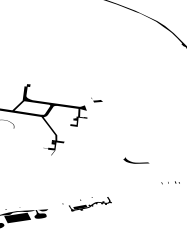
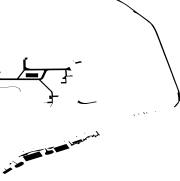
fill: (32, 109) -> (31, 75), added
part: (135, 160) -> (86, 101), moved
fill: (58, 211) -> (61, 147), added

